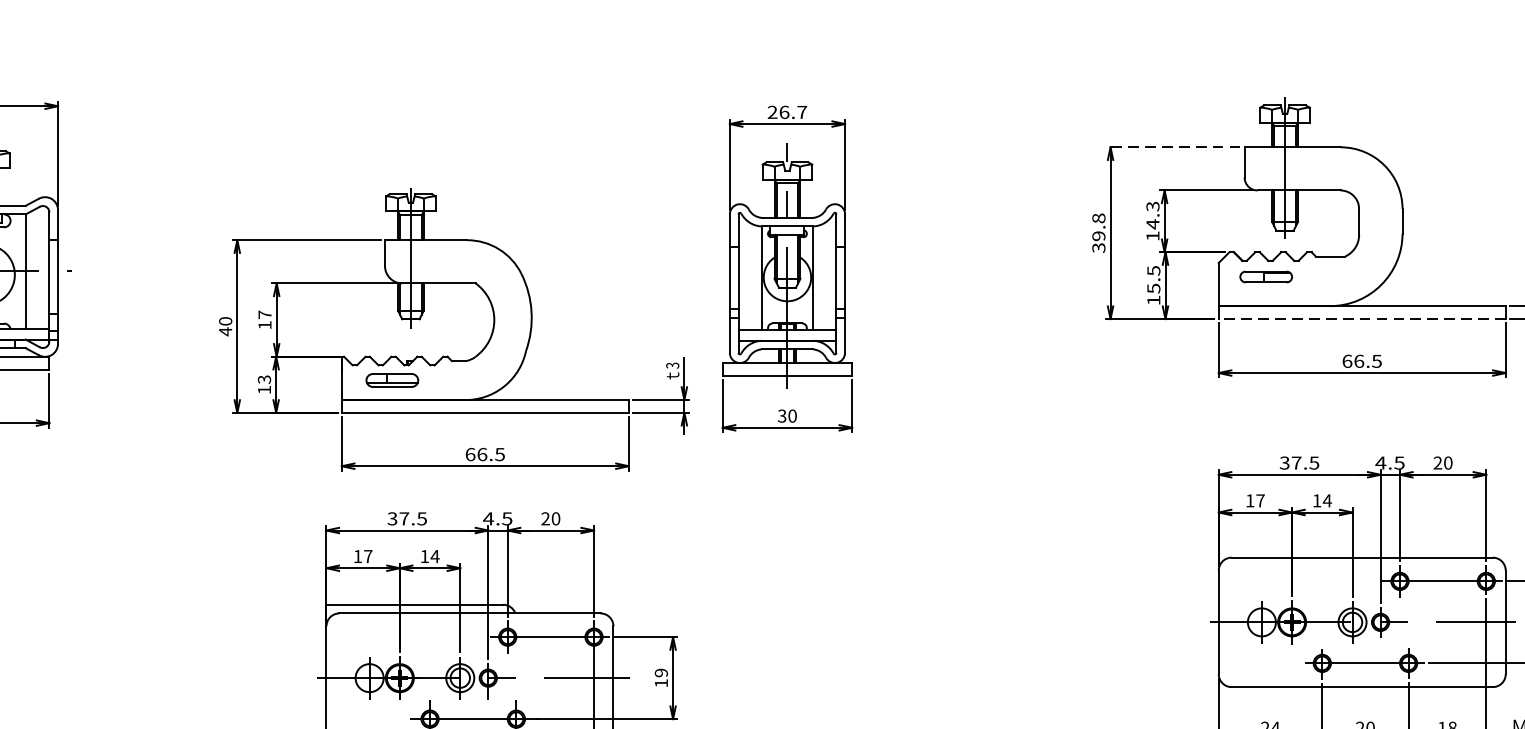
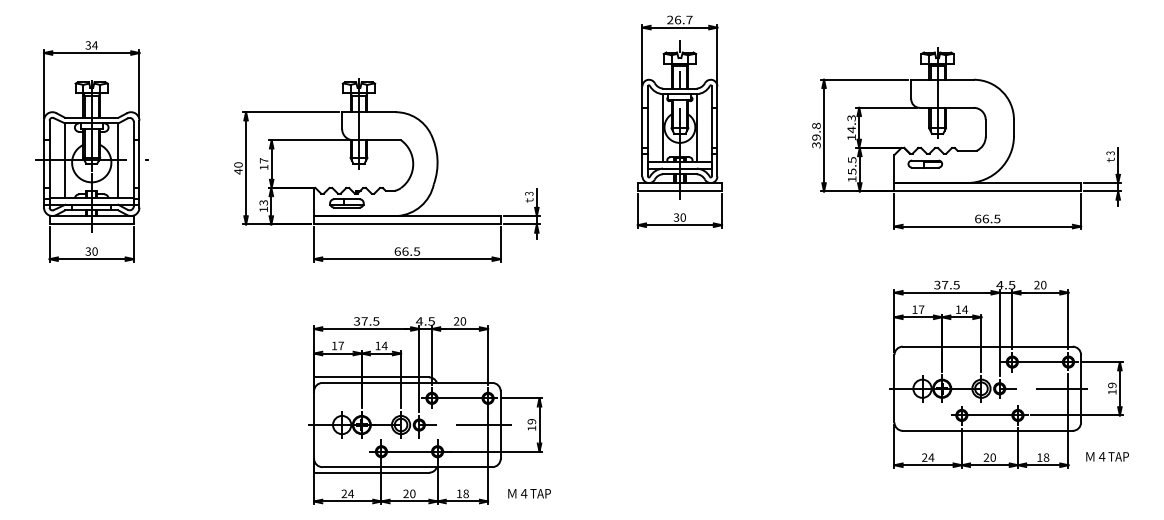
line: (1172, 146) -> (864, 79), dashed -> solid
part: (786, 268) -> (679, 121), moved
line: (1361, 319) -> (987, 191), dashed -> solid
part: (454, 329) -> (387, 170), moved

